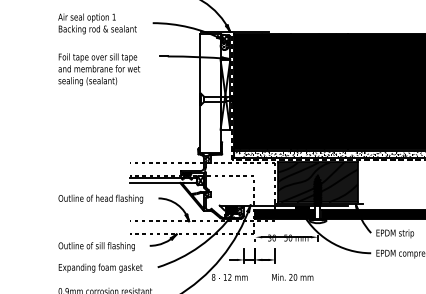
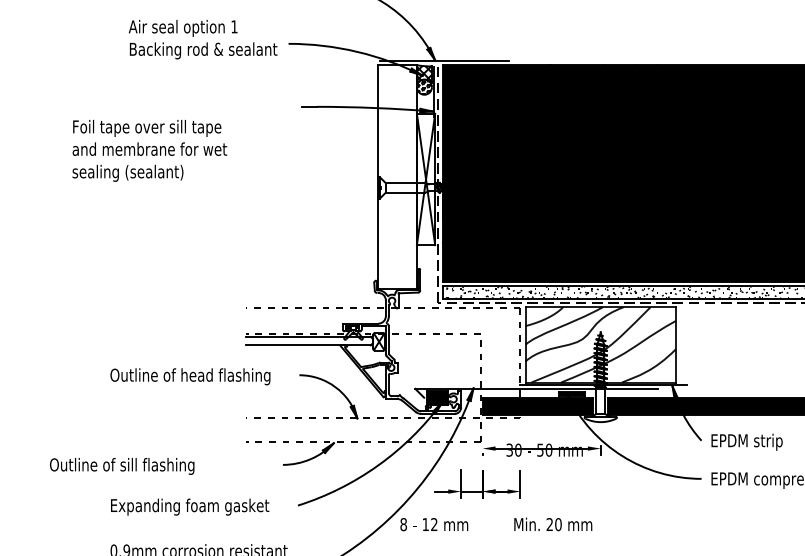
text: (97, 23) -> (203, 38), moved
text: (99, 69) -> (150, 150), moved
fill: (317, 182) -> (600, 345), removed
text: (96, 246) -> (121, 466), moved

